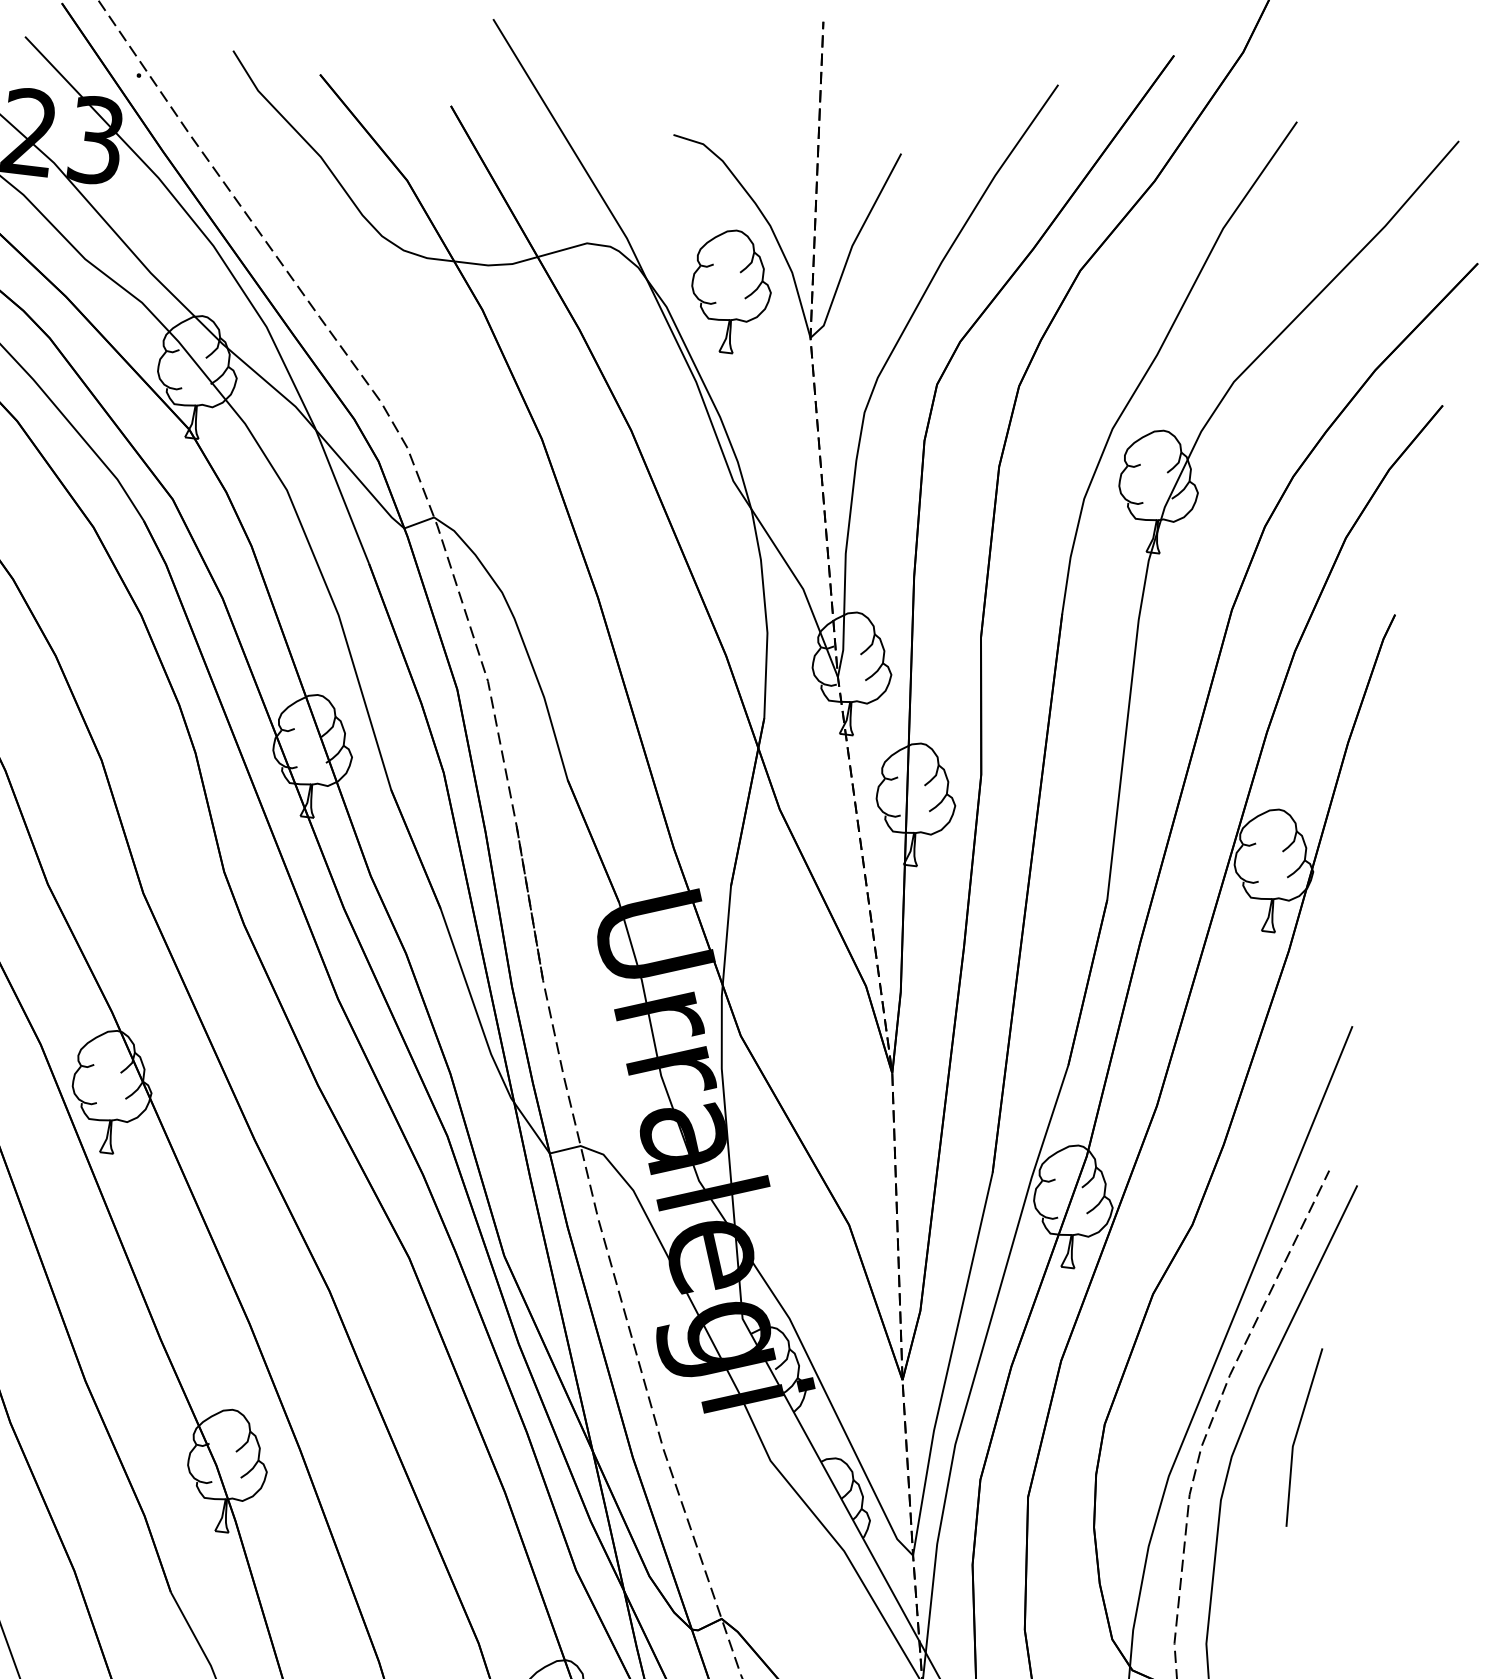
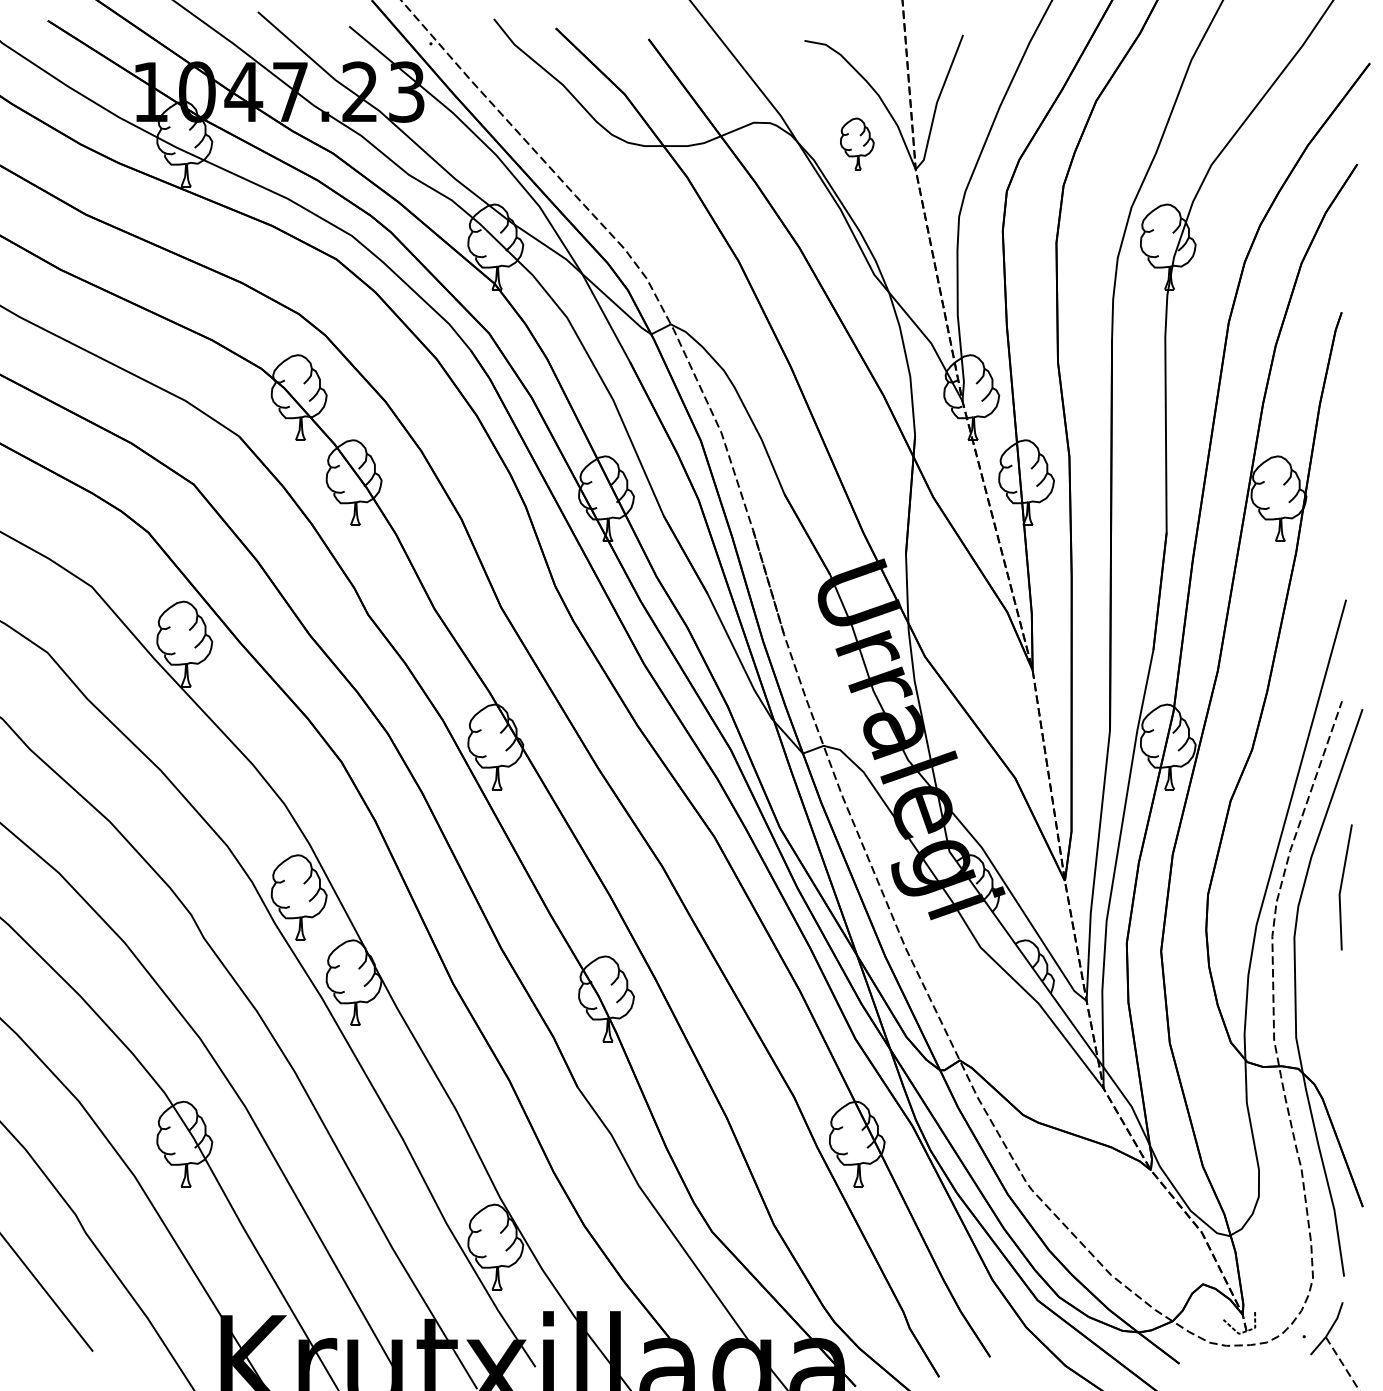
part: (731, 290) -> (857, 143), size x0.6

